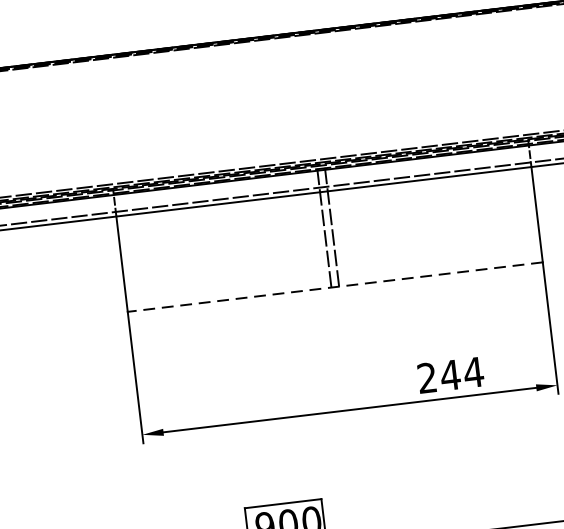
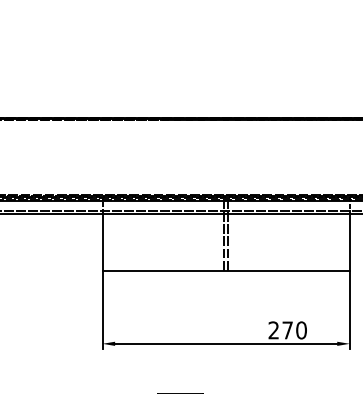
line: (335, 286) -> (226, 270), dashed -> solid
text: (461, 374) -> (294, 330), 244 -> 270

